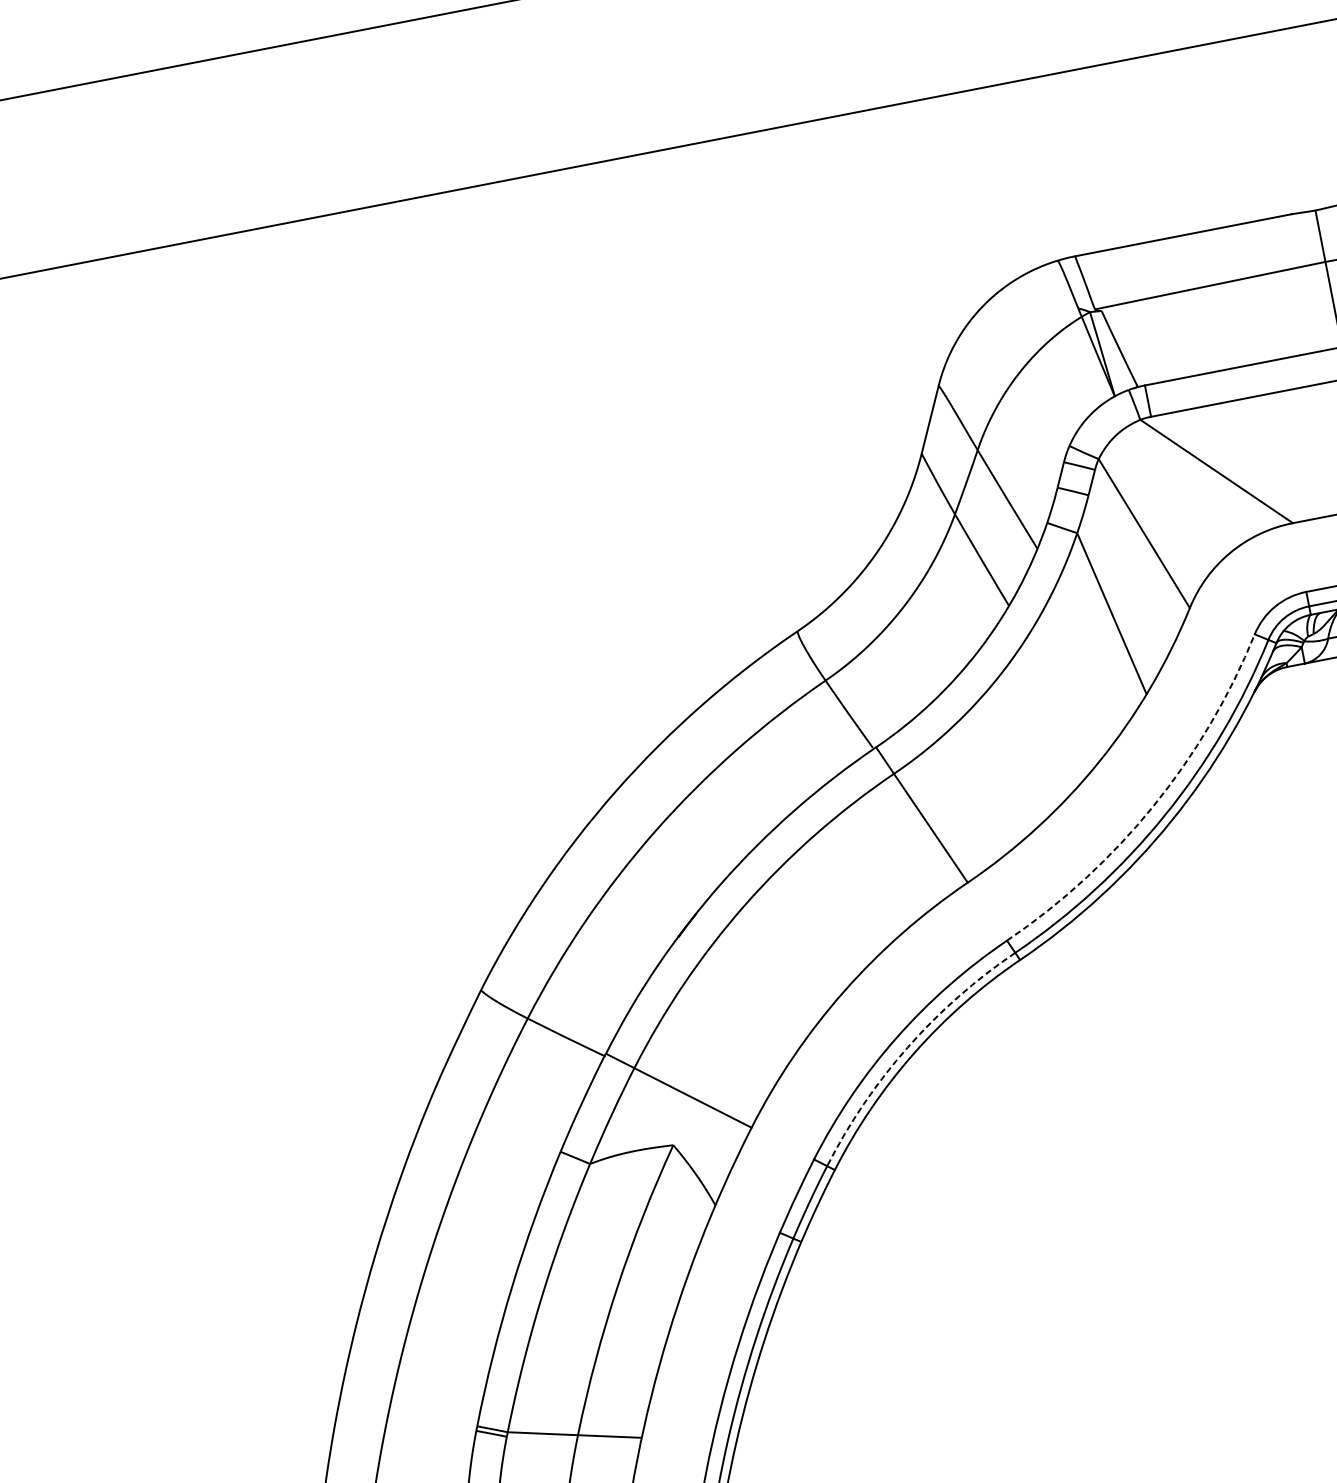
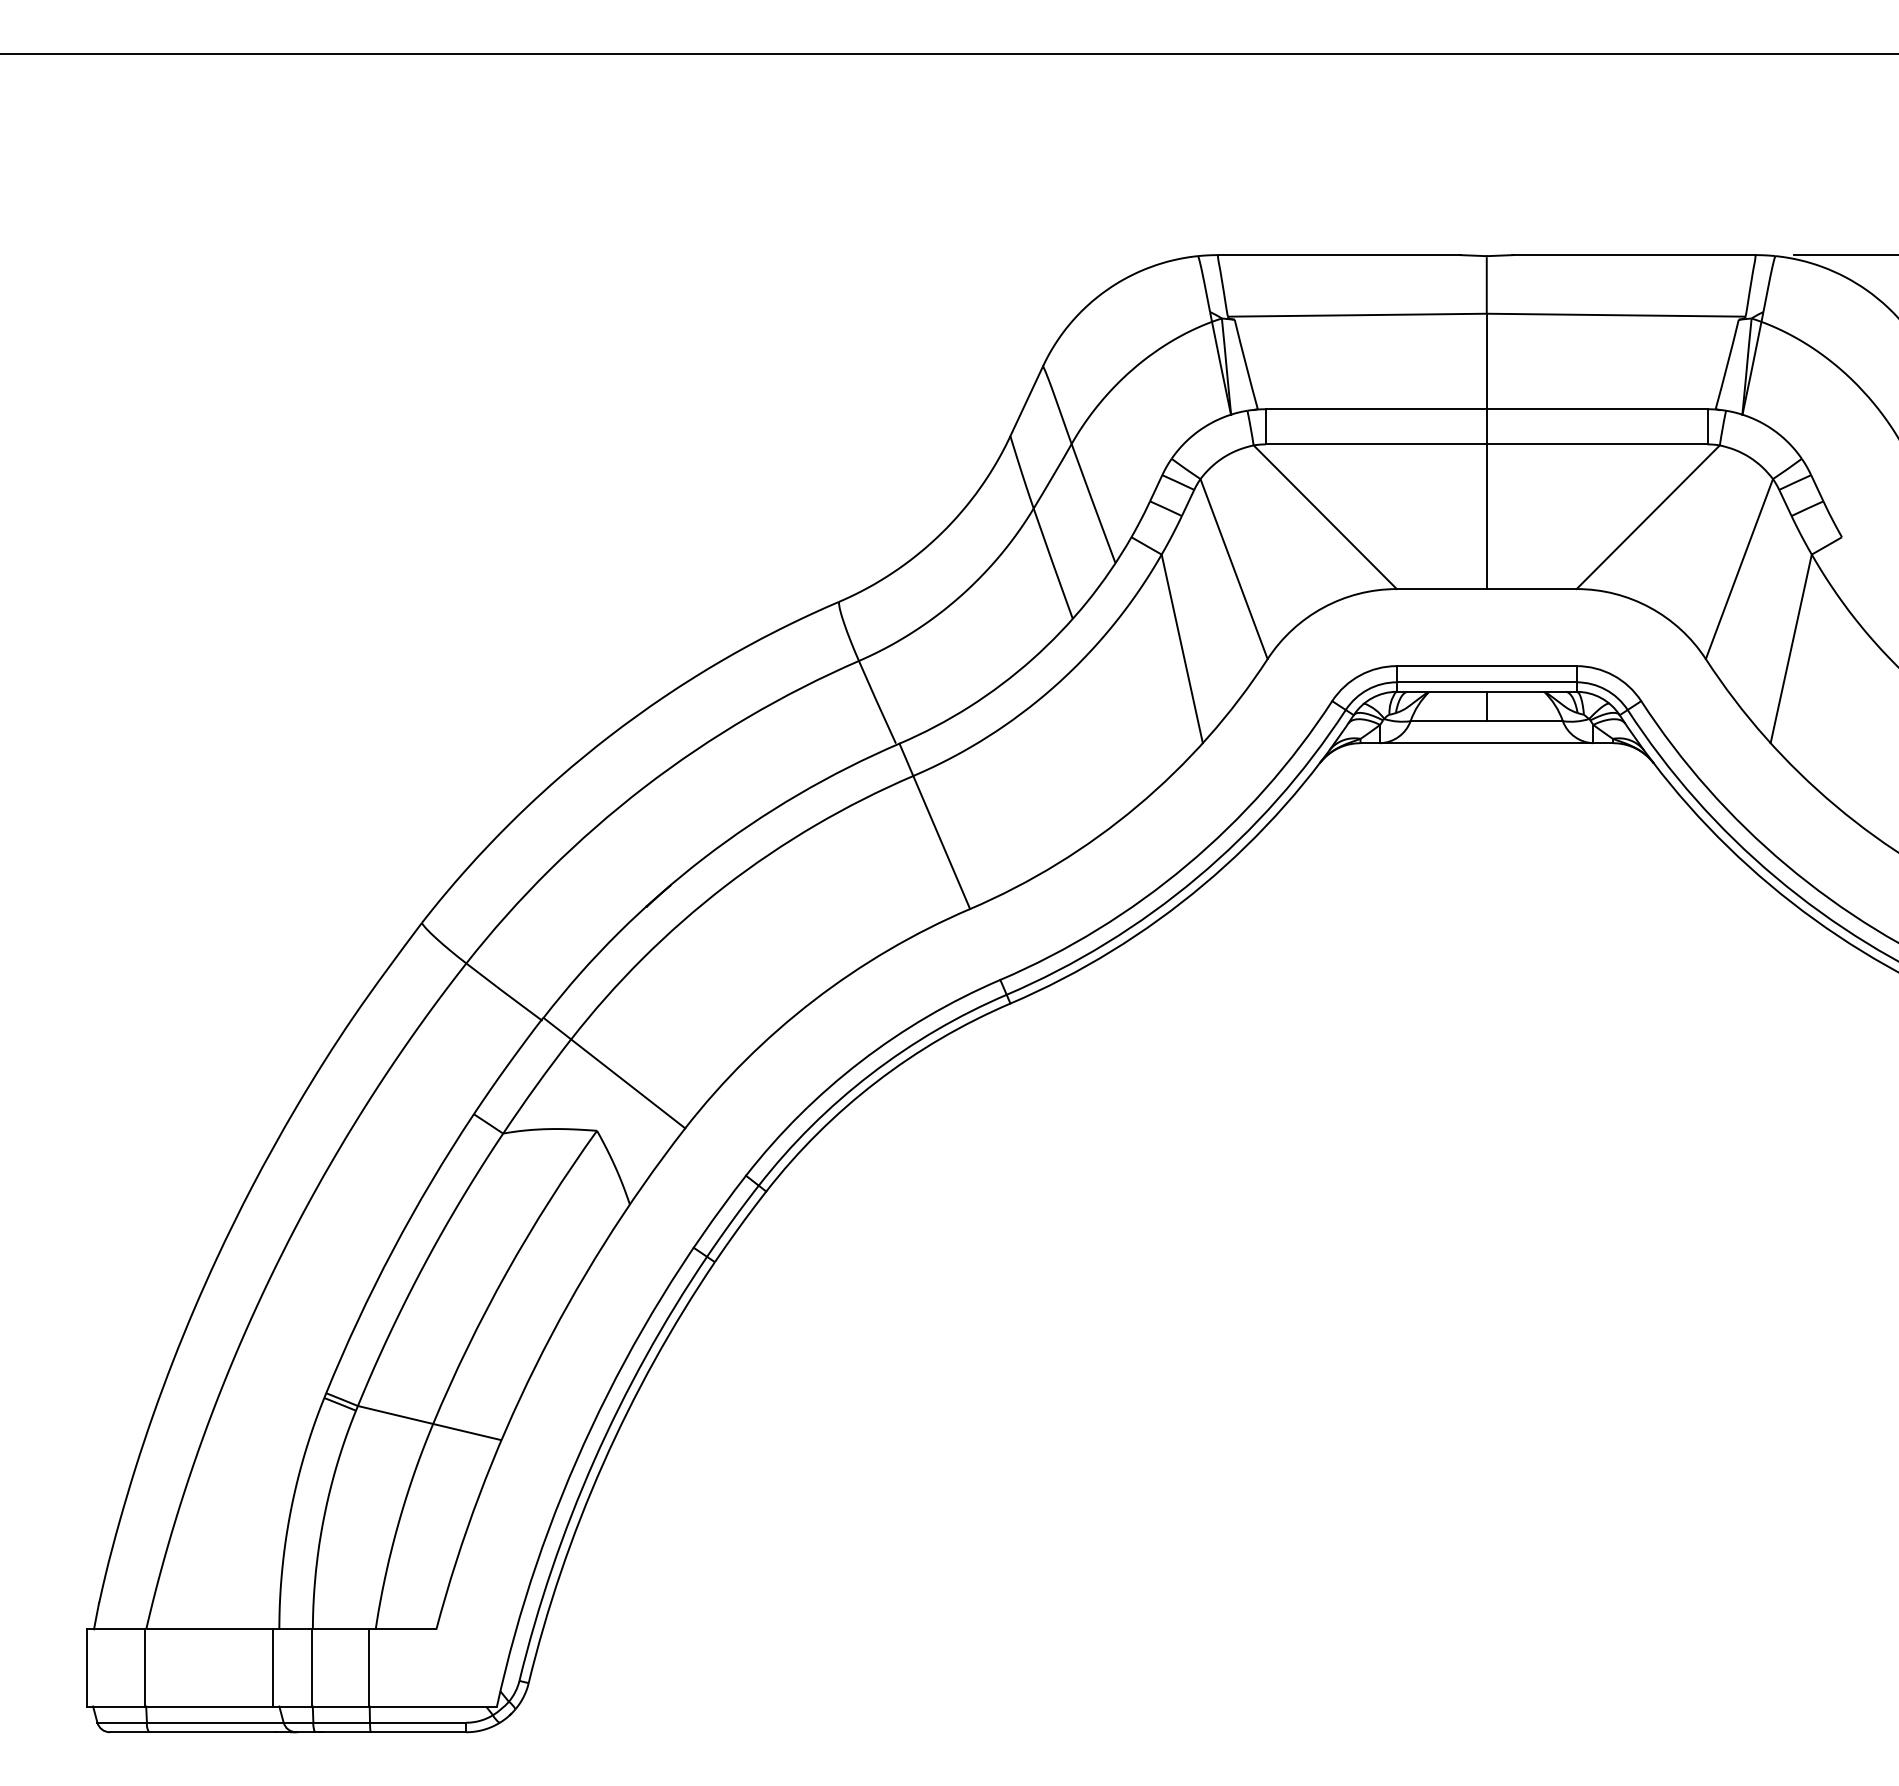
arc: (1154, 806) -> (1187, 865), dashed -> solid
arc: (907, 1047) -> (870, 1074), dashed -> solid

